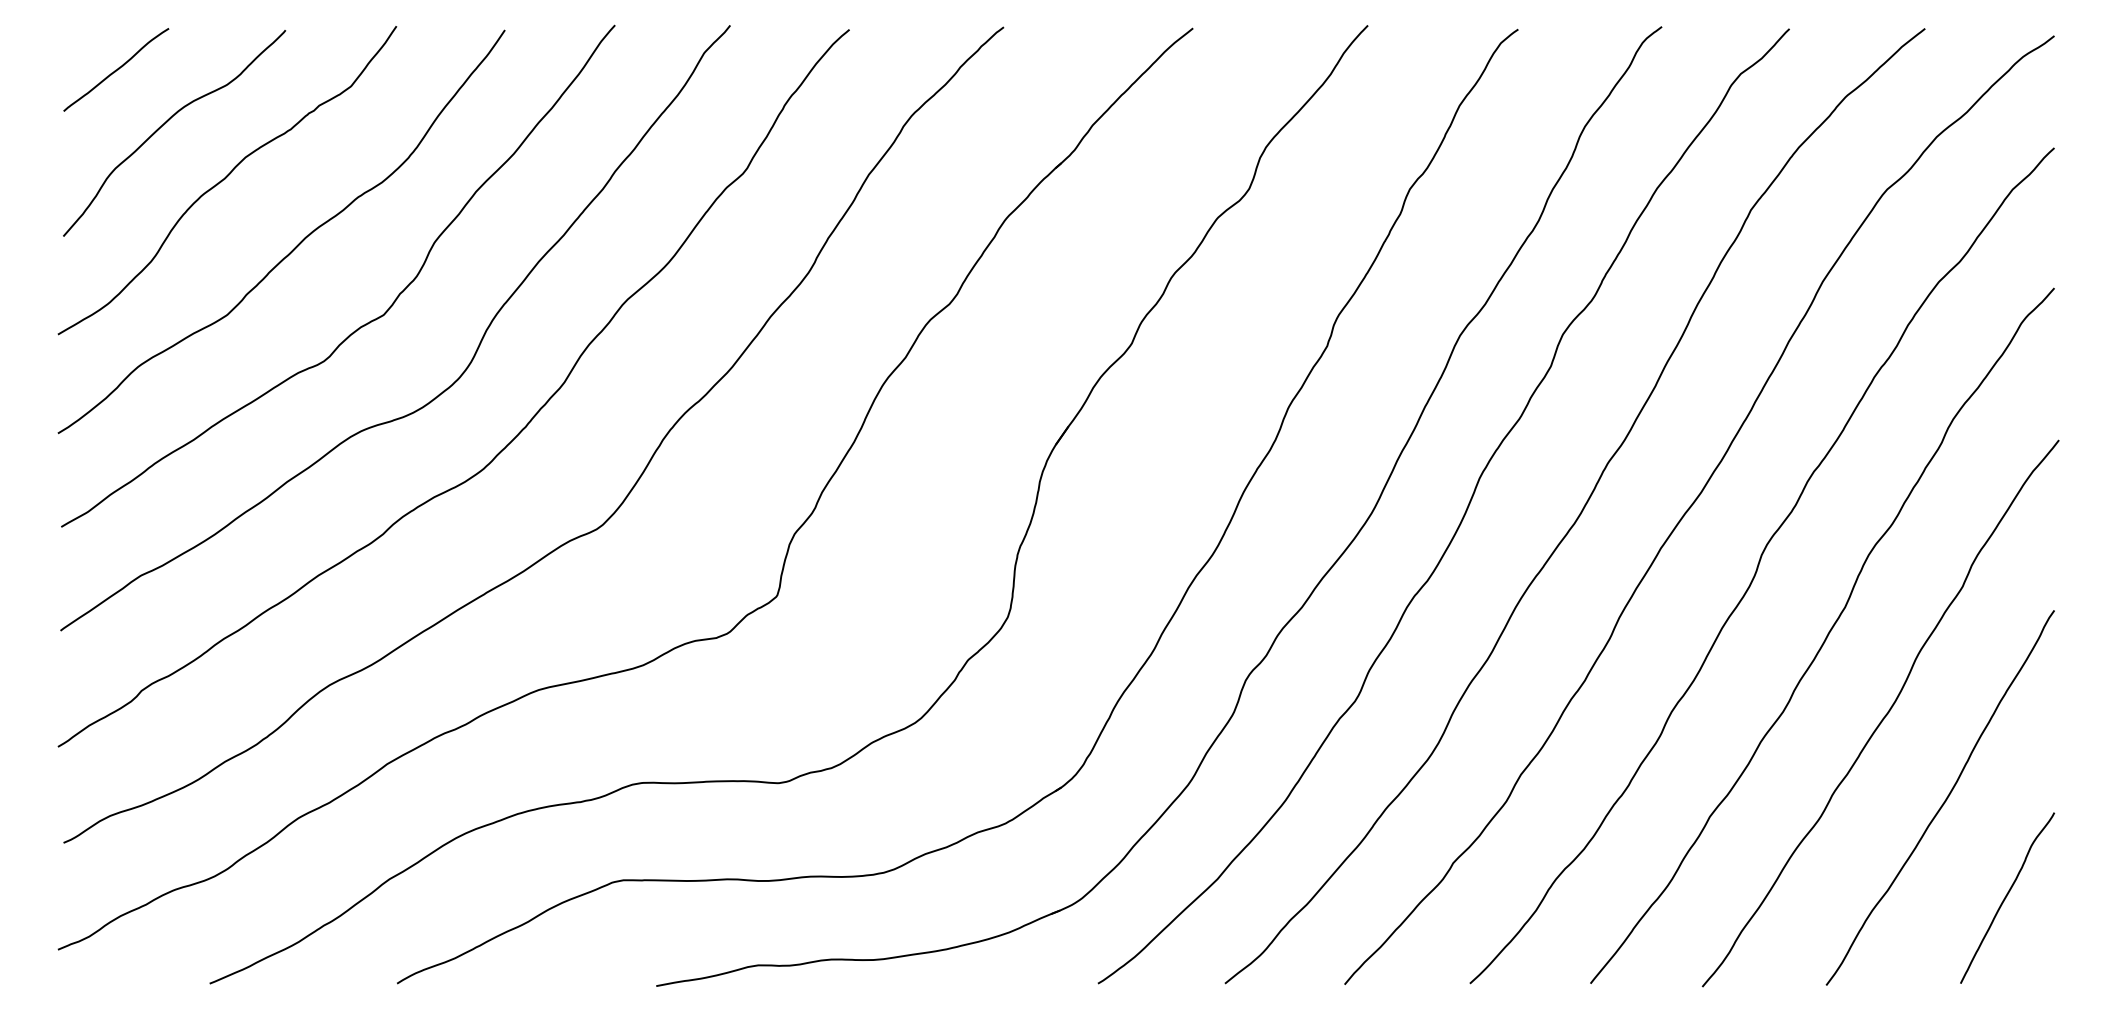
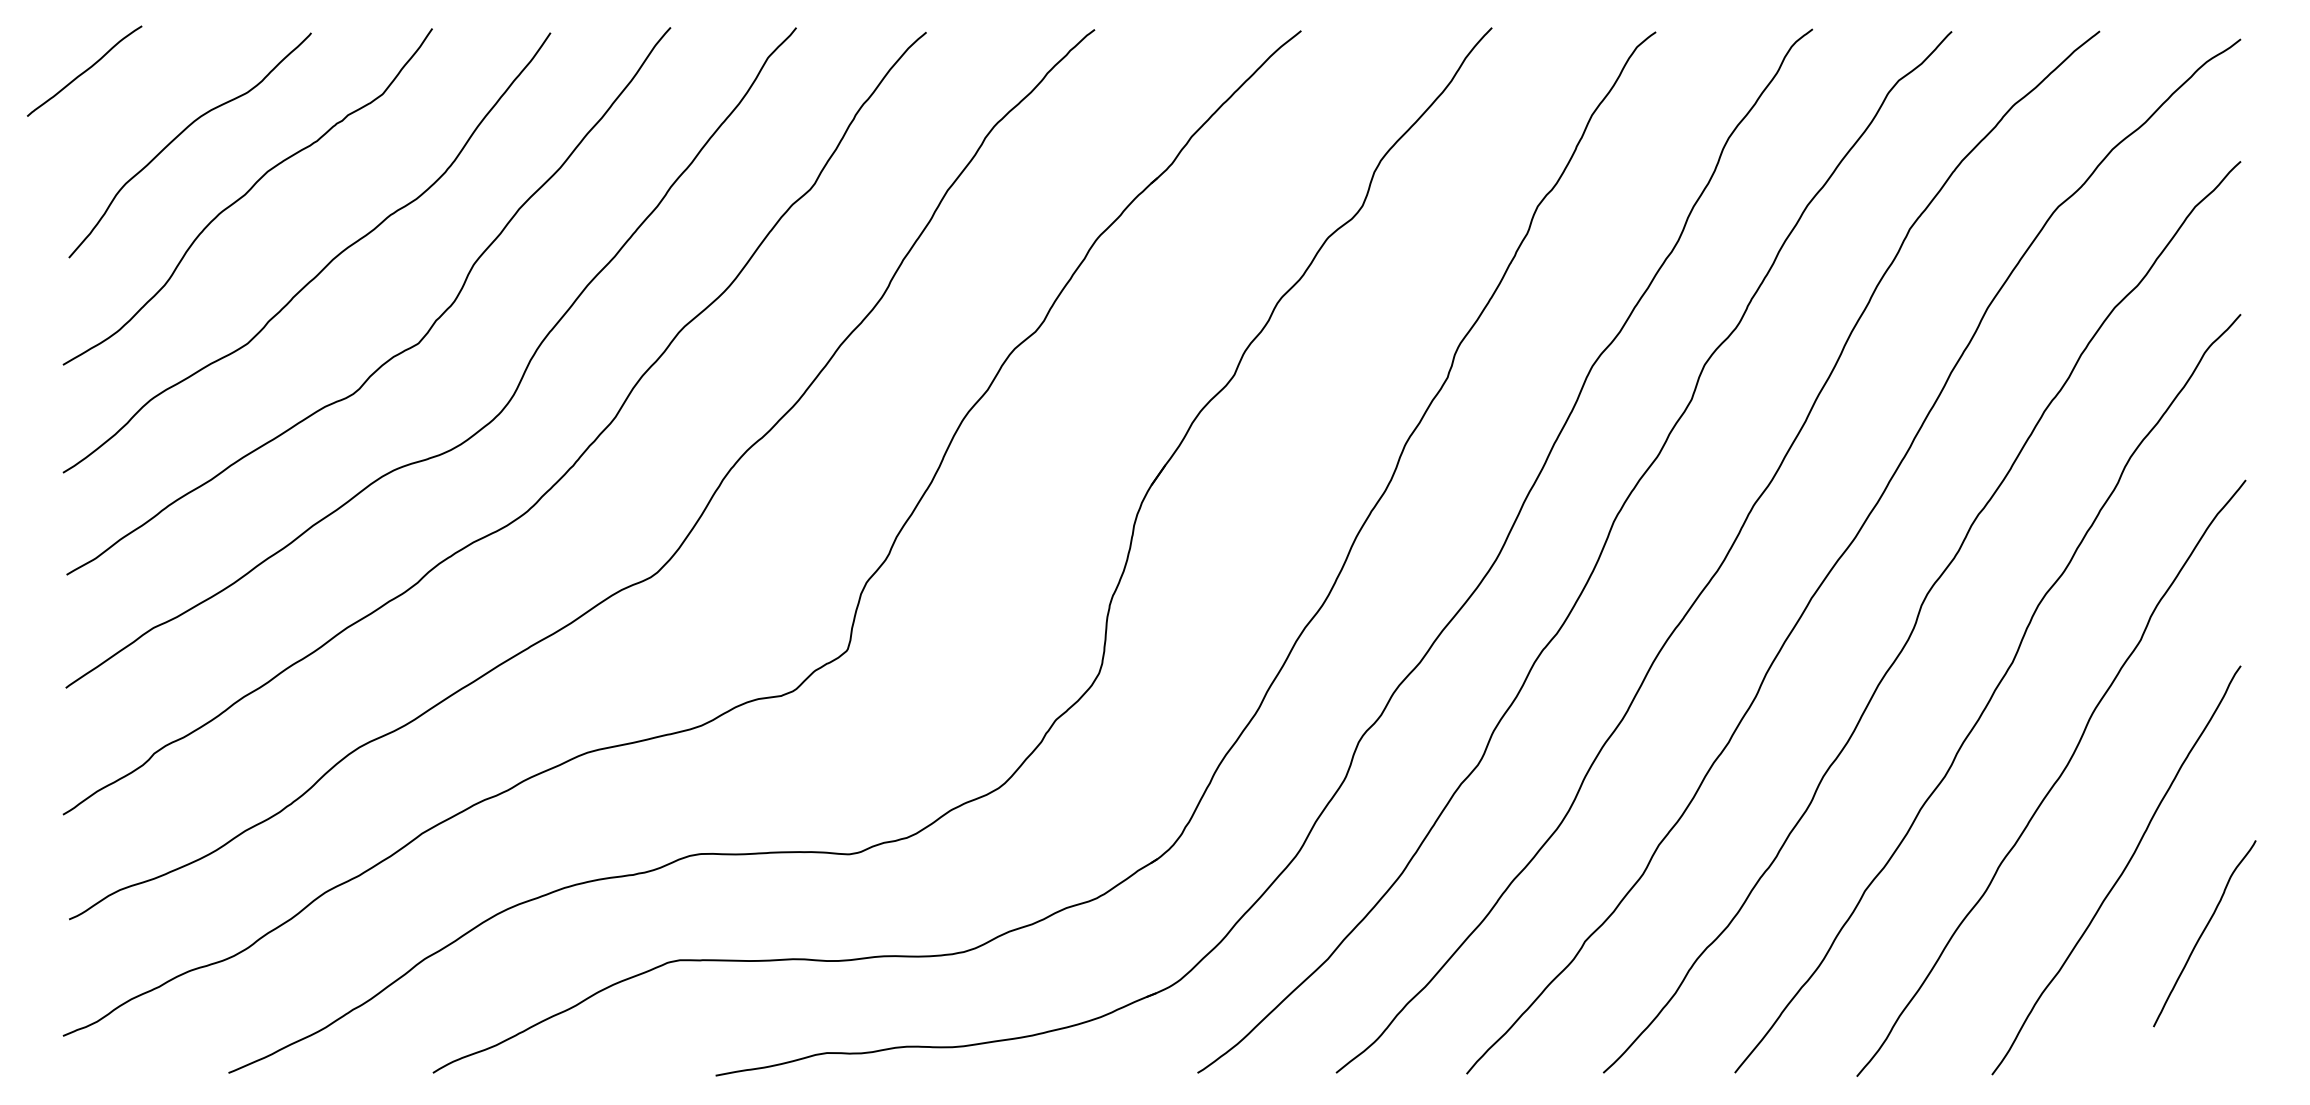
curve: (116, 69) -> (84, 70), moved
curve: (2006, 897) -> (2203, 933), moved

